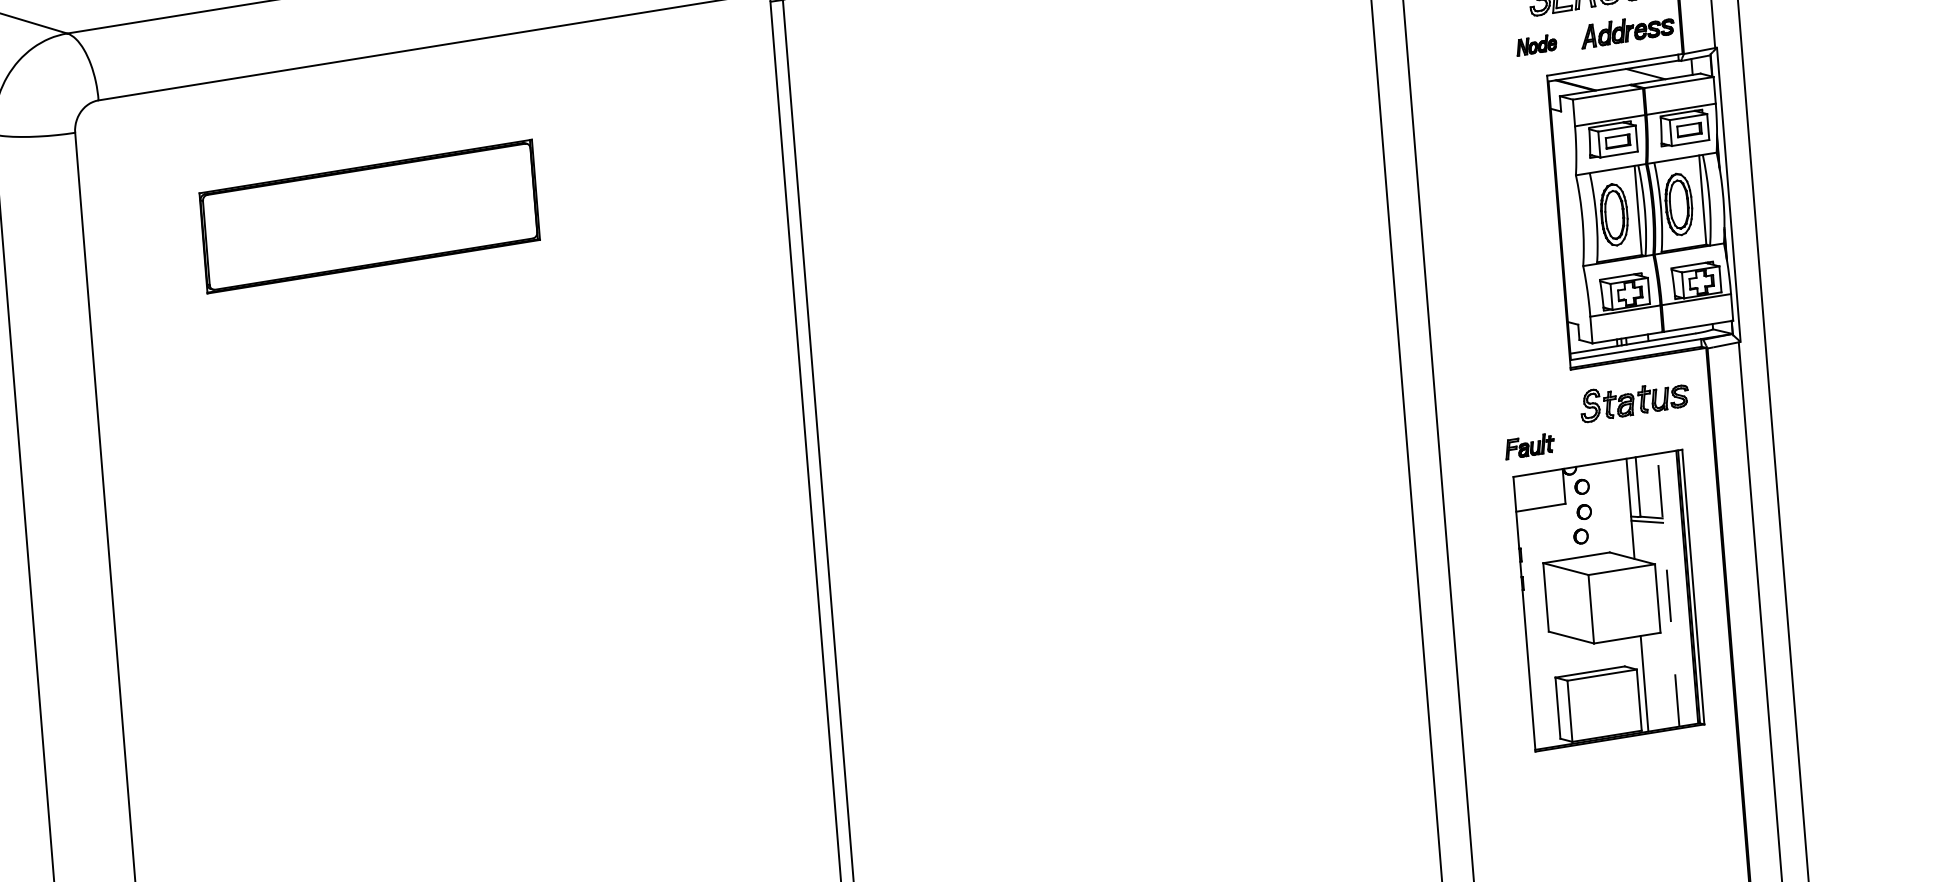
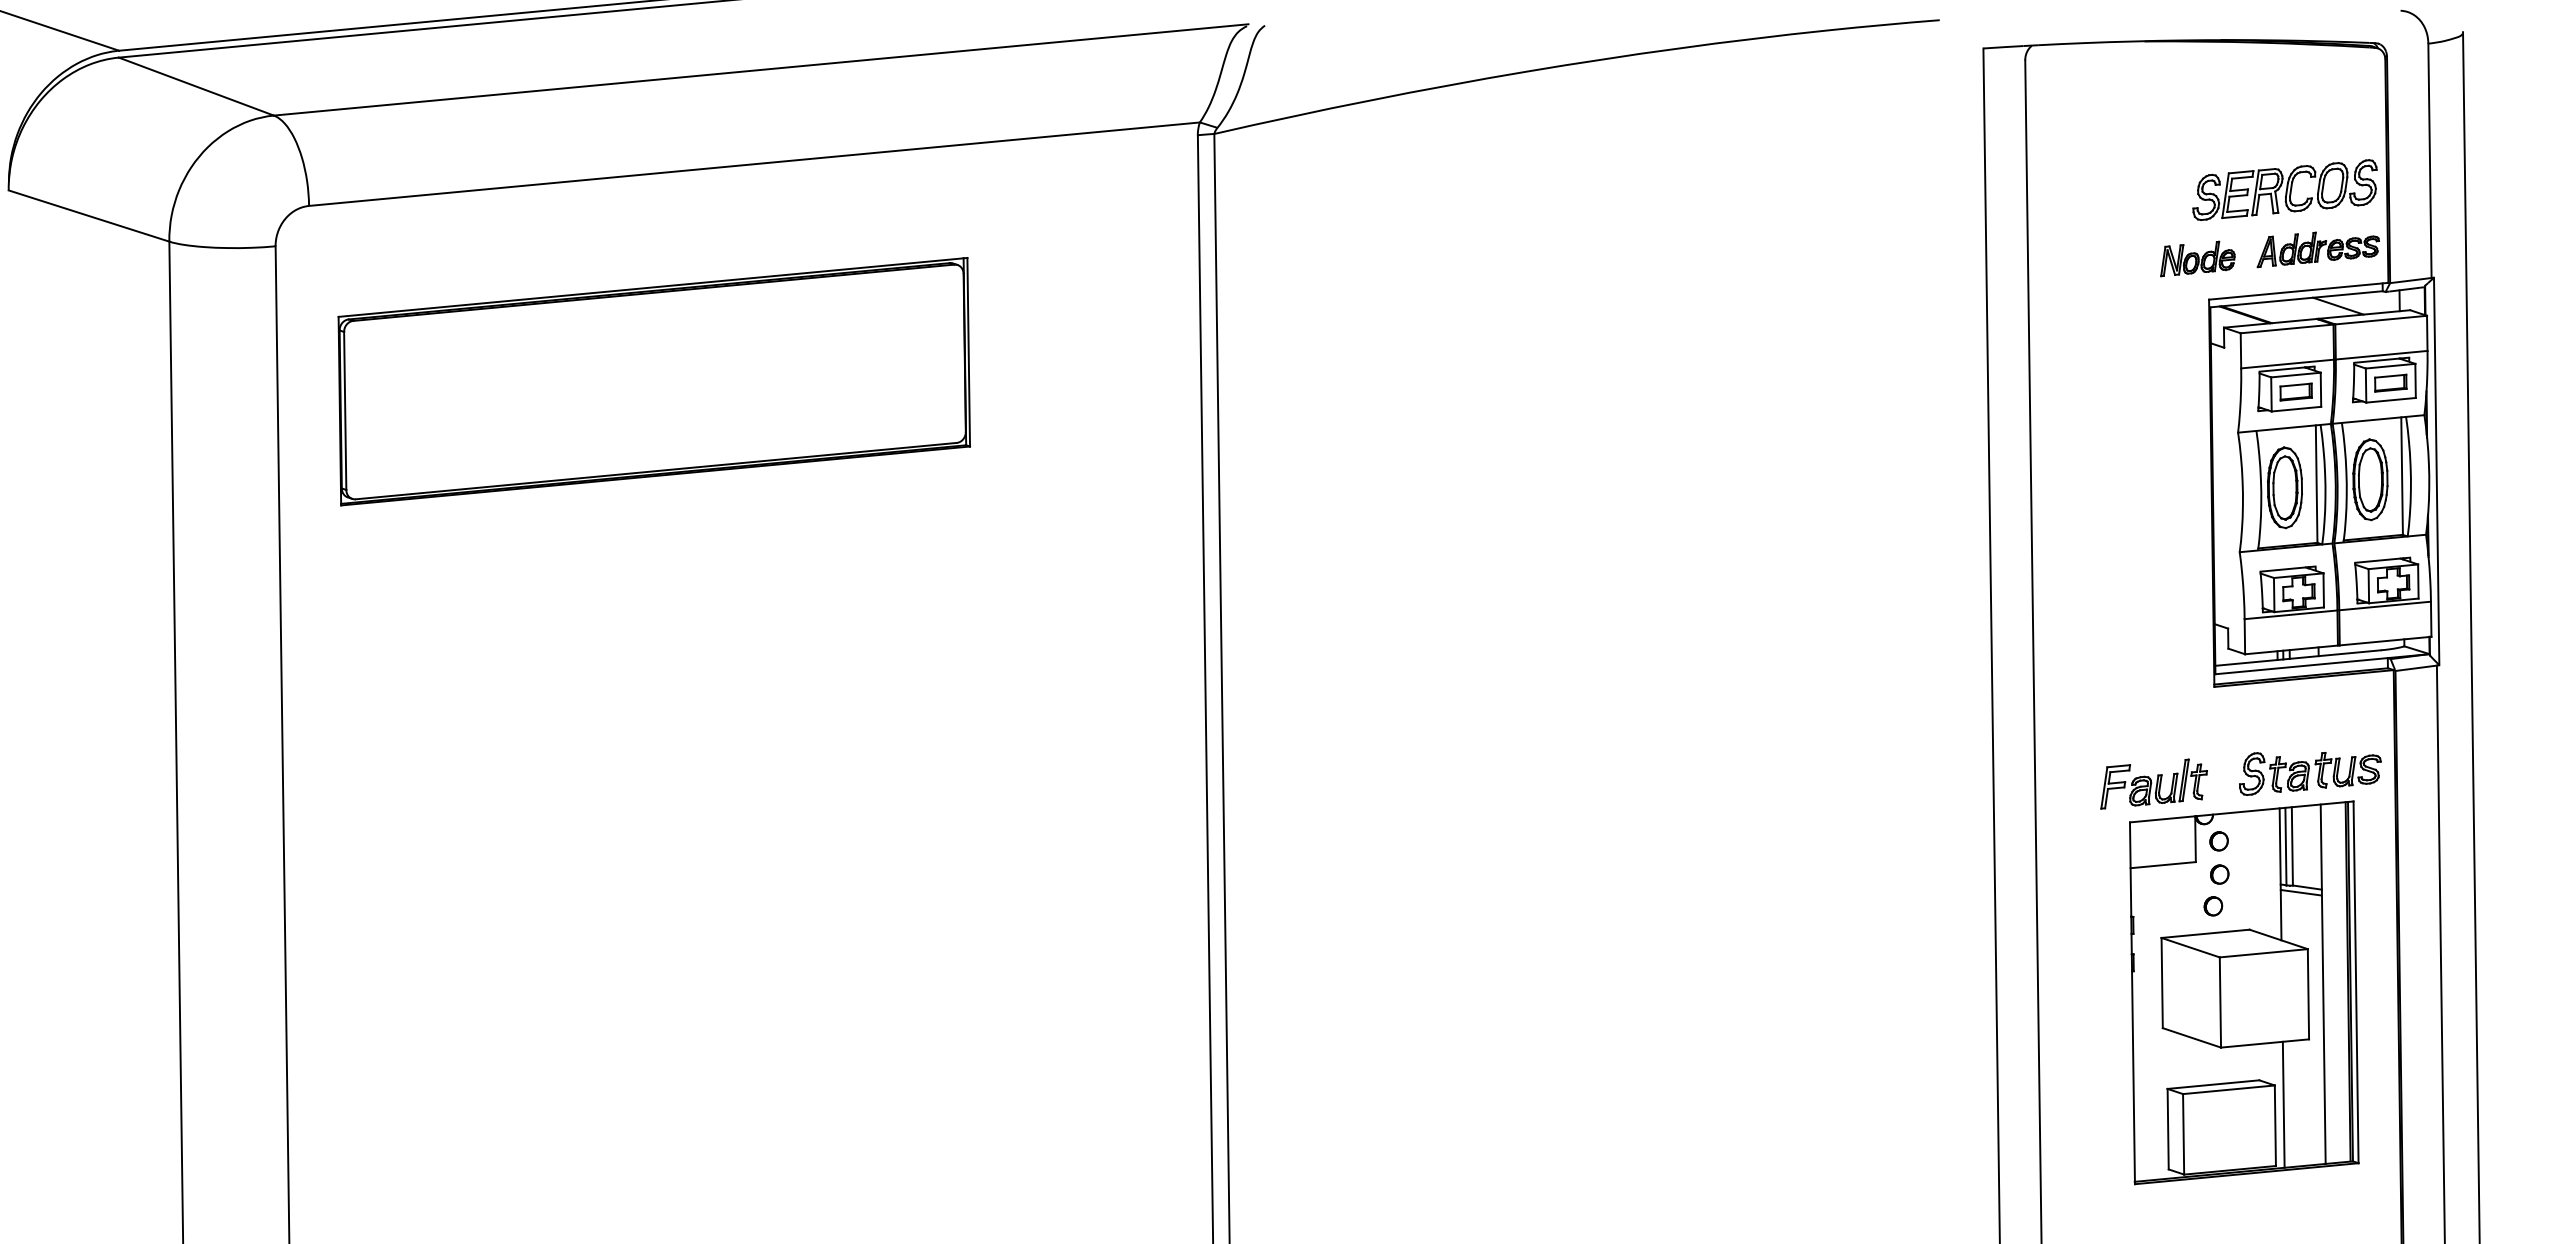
part: (1536, 45) -> (2197, 258), size x1.43
part: (369, 216) -> (653, 381), size x1.43
part: (1634, 402) -> (2310, 773), moved
part: (1529, 446) -> (2153, 783), size x1.67
line: (1632, 487) -> (2285, 846), added
line: (1668, 590) -> (2323, 984), dashed -> solid

